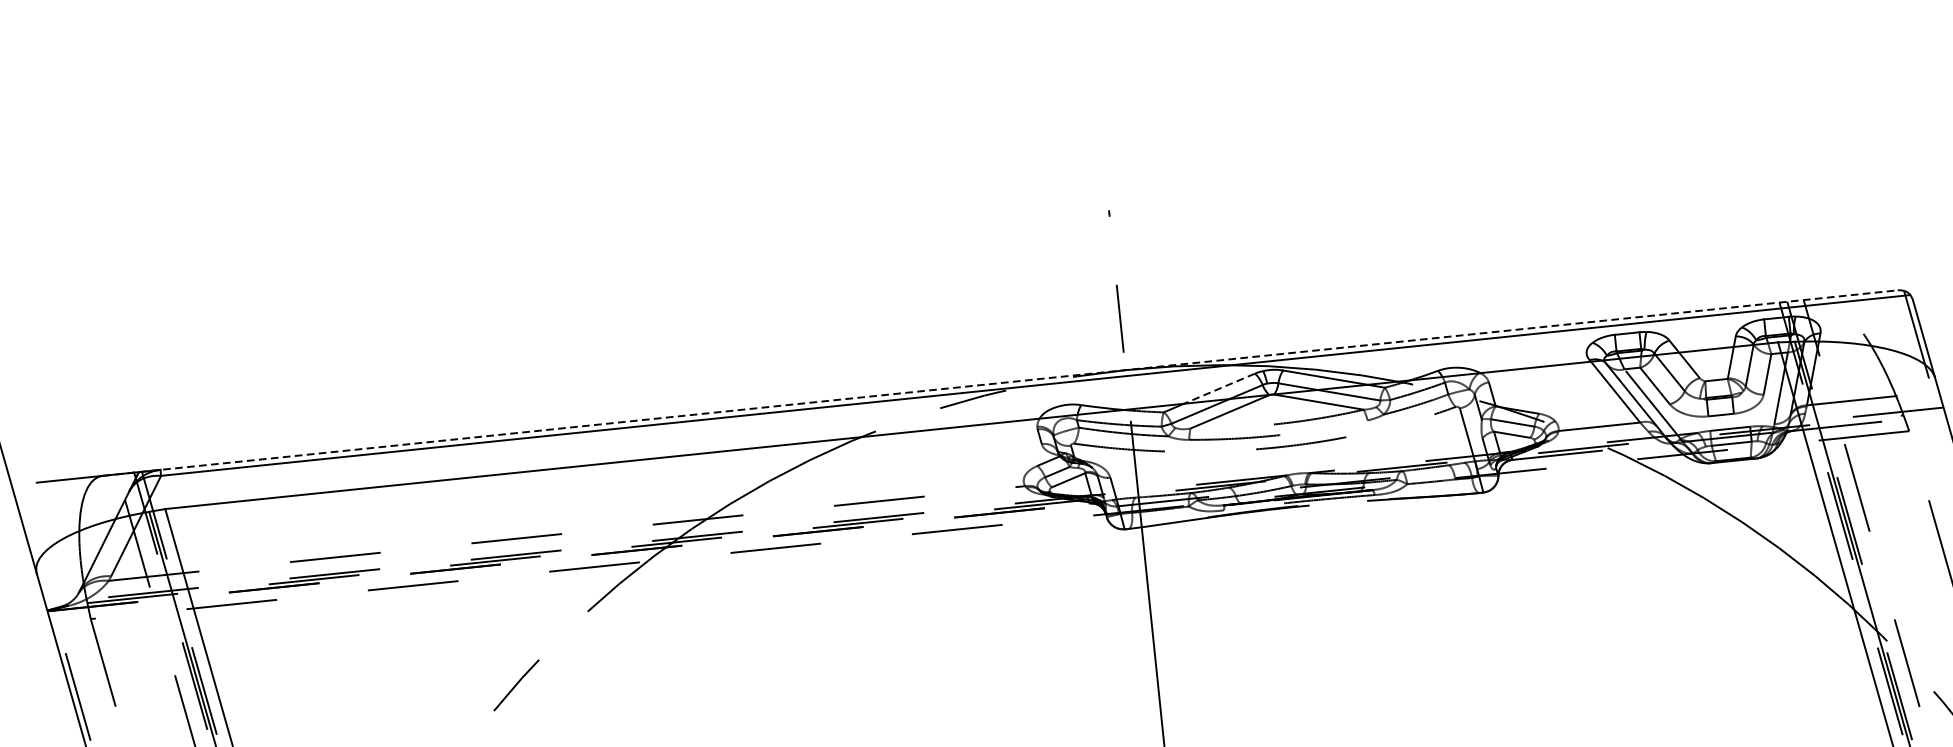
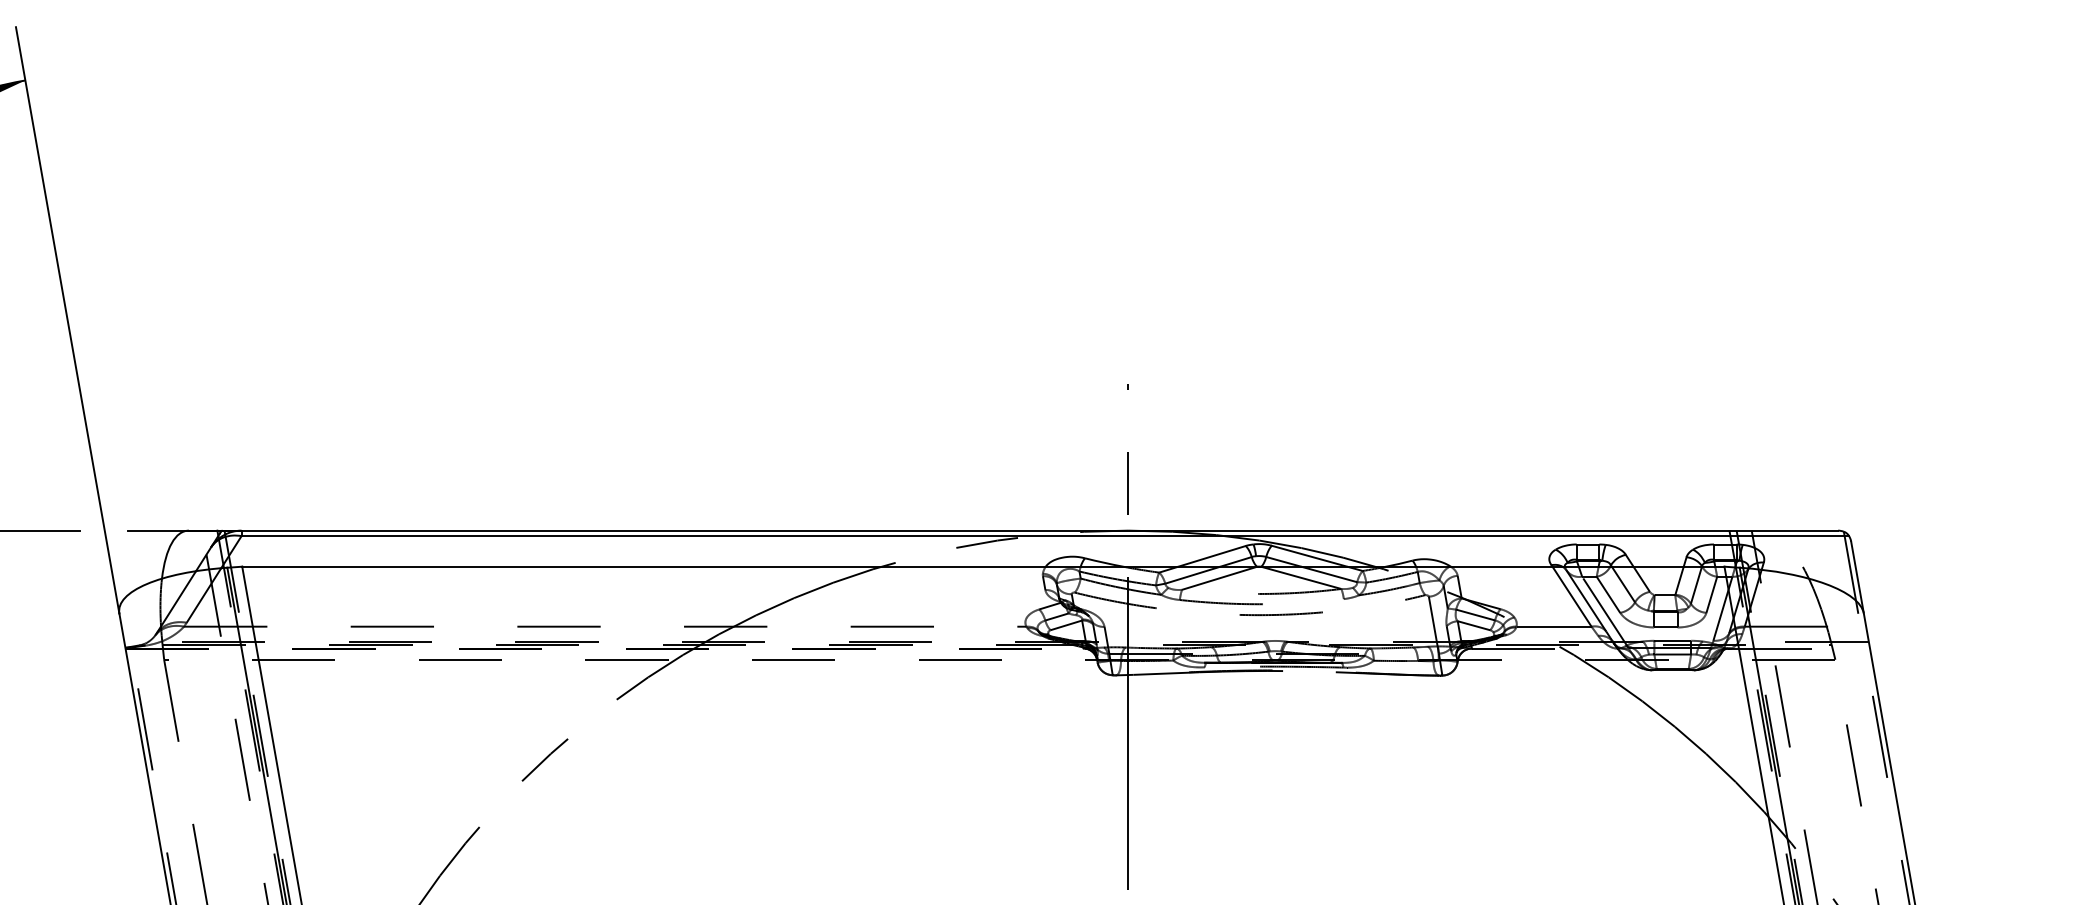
line: (1000, 382) -> (1013, 530), dashed -> solid
line: (1218, 388) -> (1211, 556), dashed -> solid

